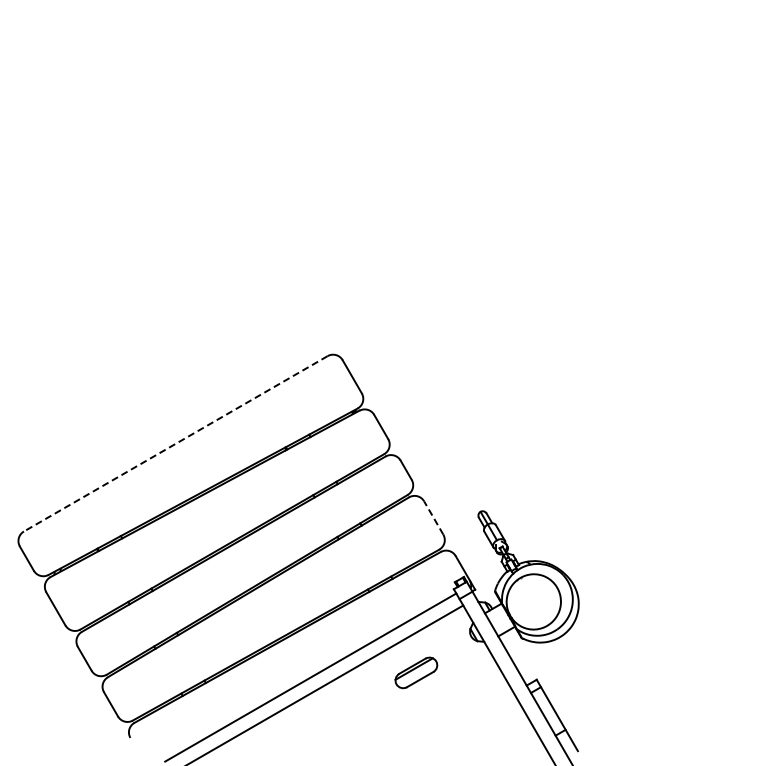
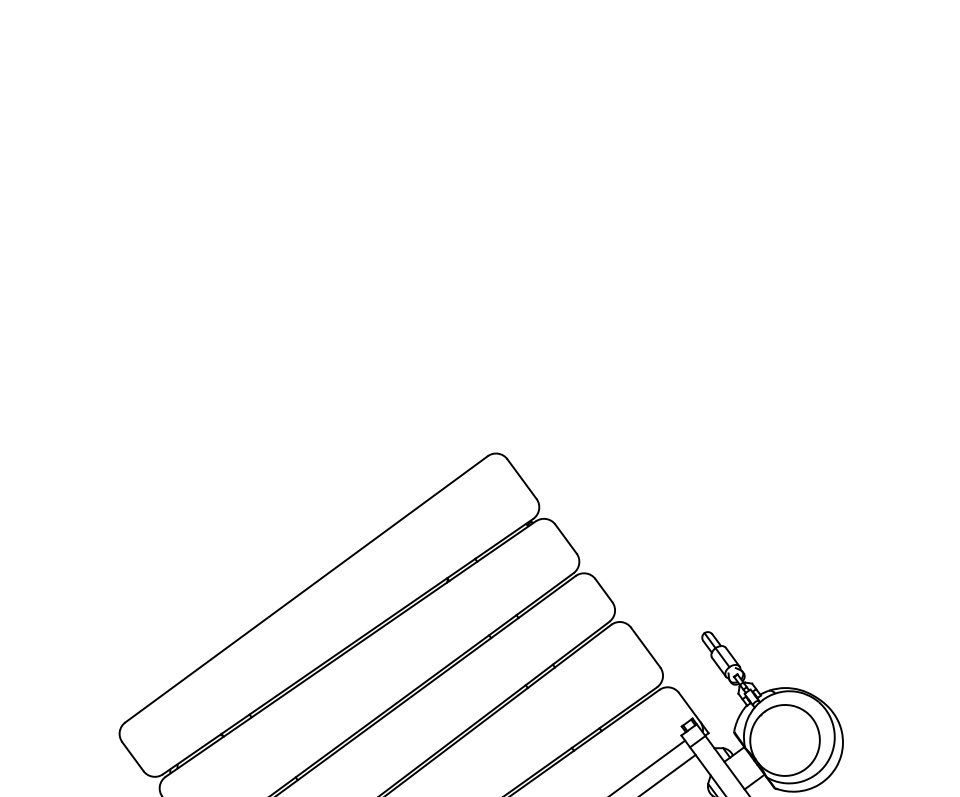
line: (175, 444) -> (306, 590), dashed -> solid
line: (433, 517) -> (645, 646), dashed -> solid

